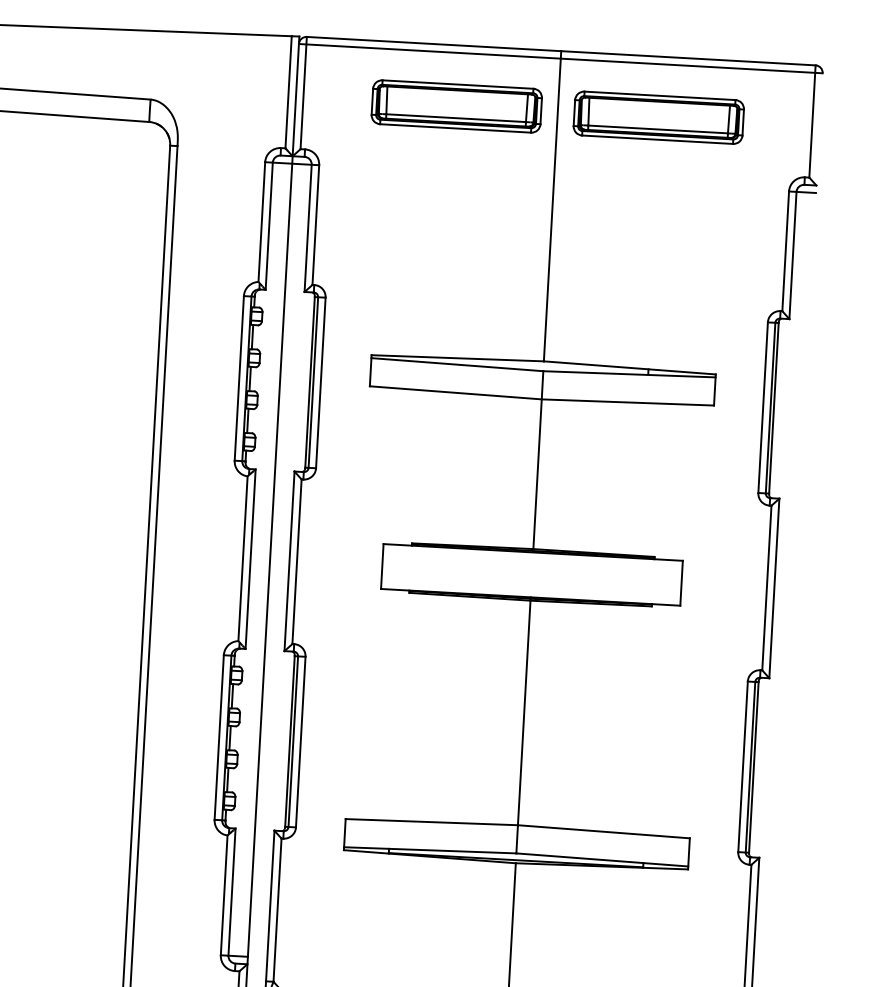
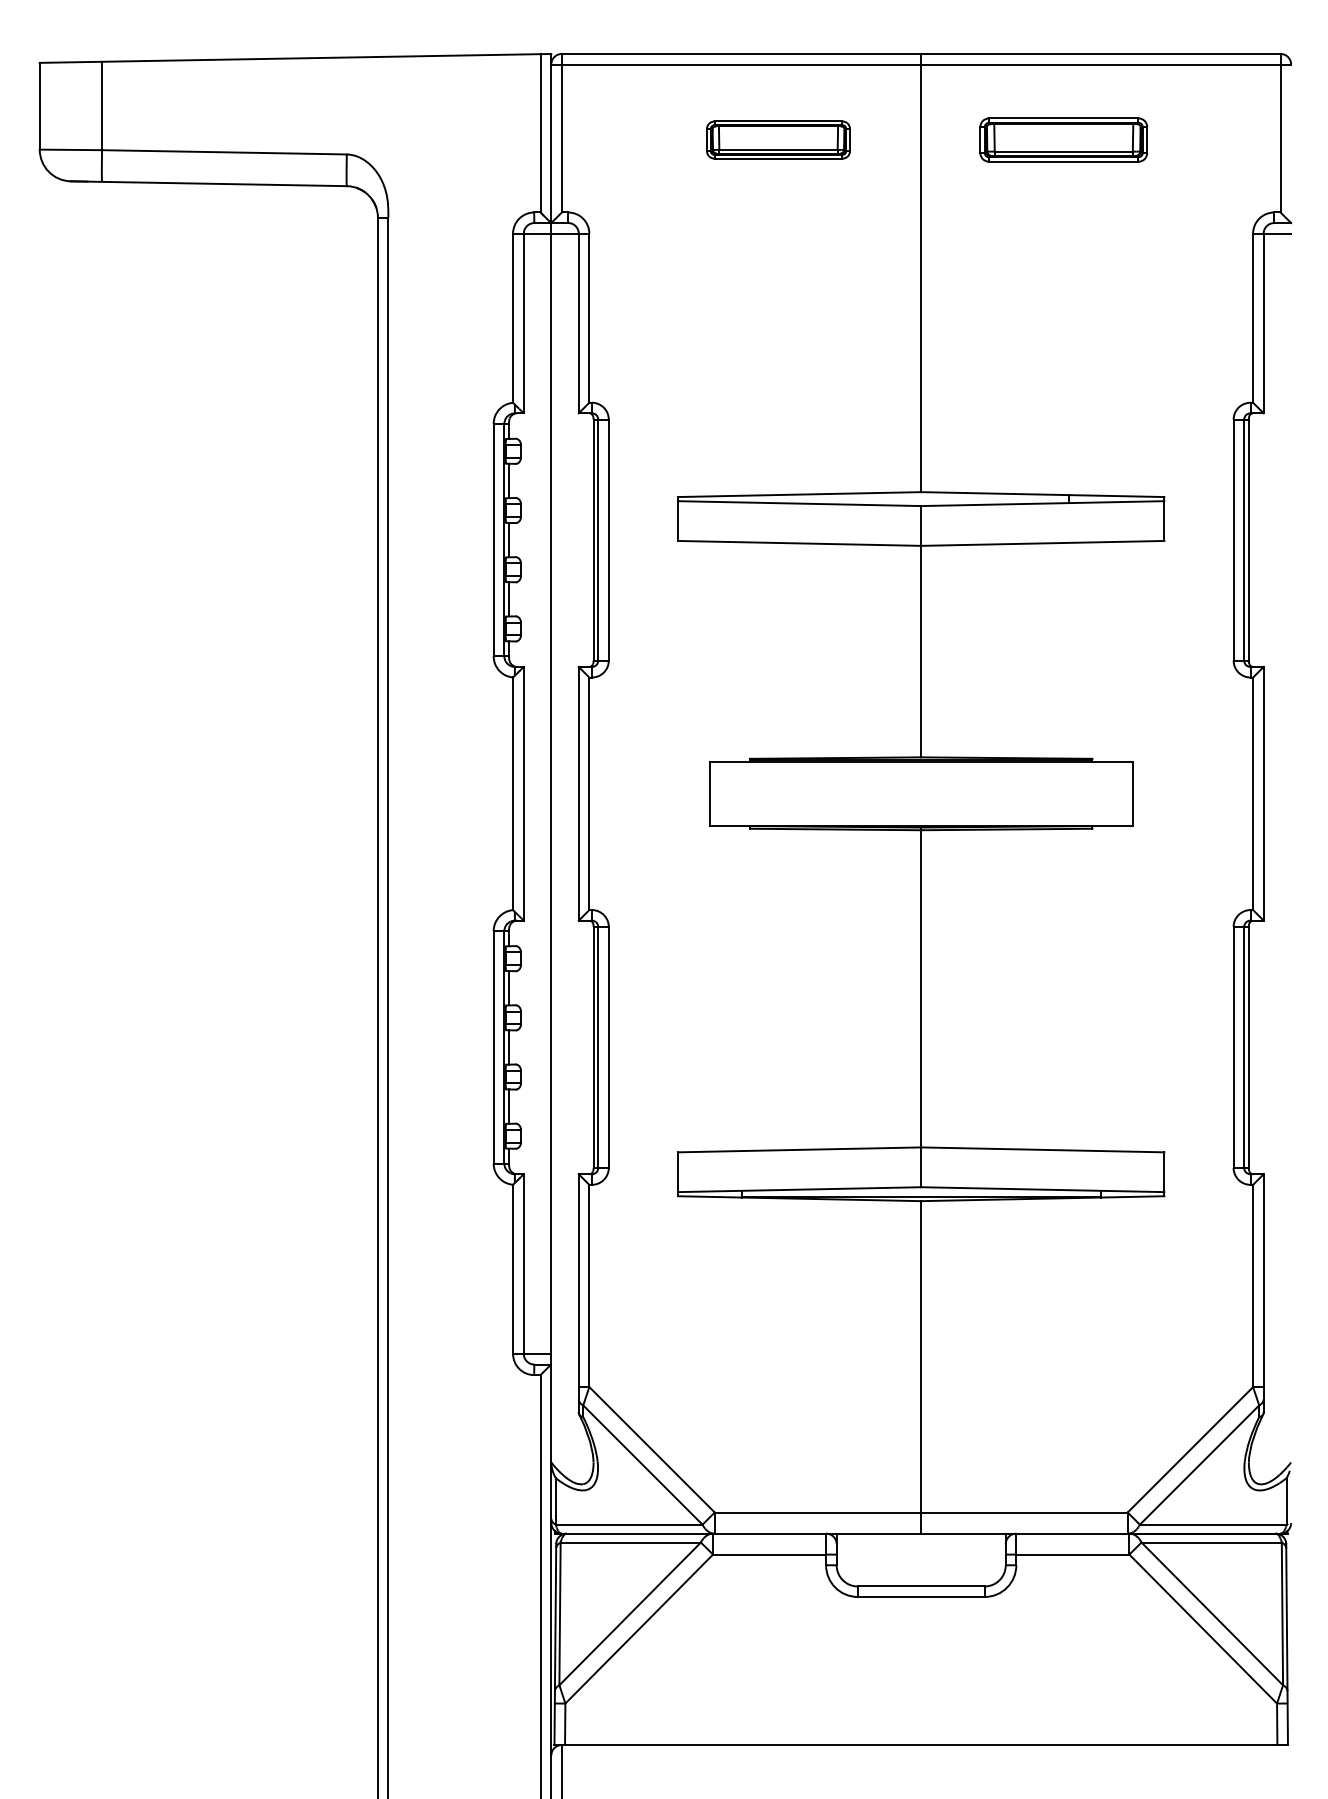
part: (456, 106) -> (778, 139), size x0.6
part: (658, 117) -> (1063, 139), size x0.7

